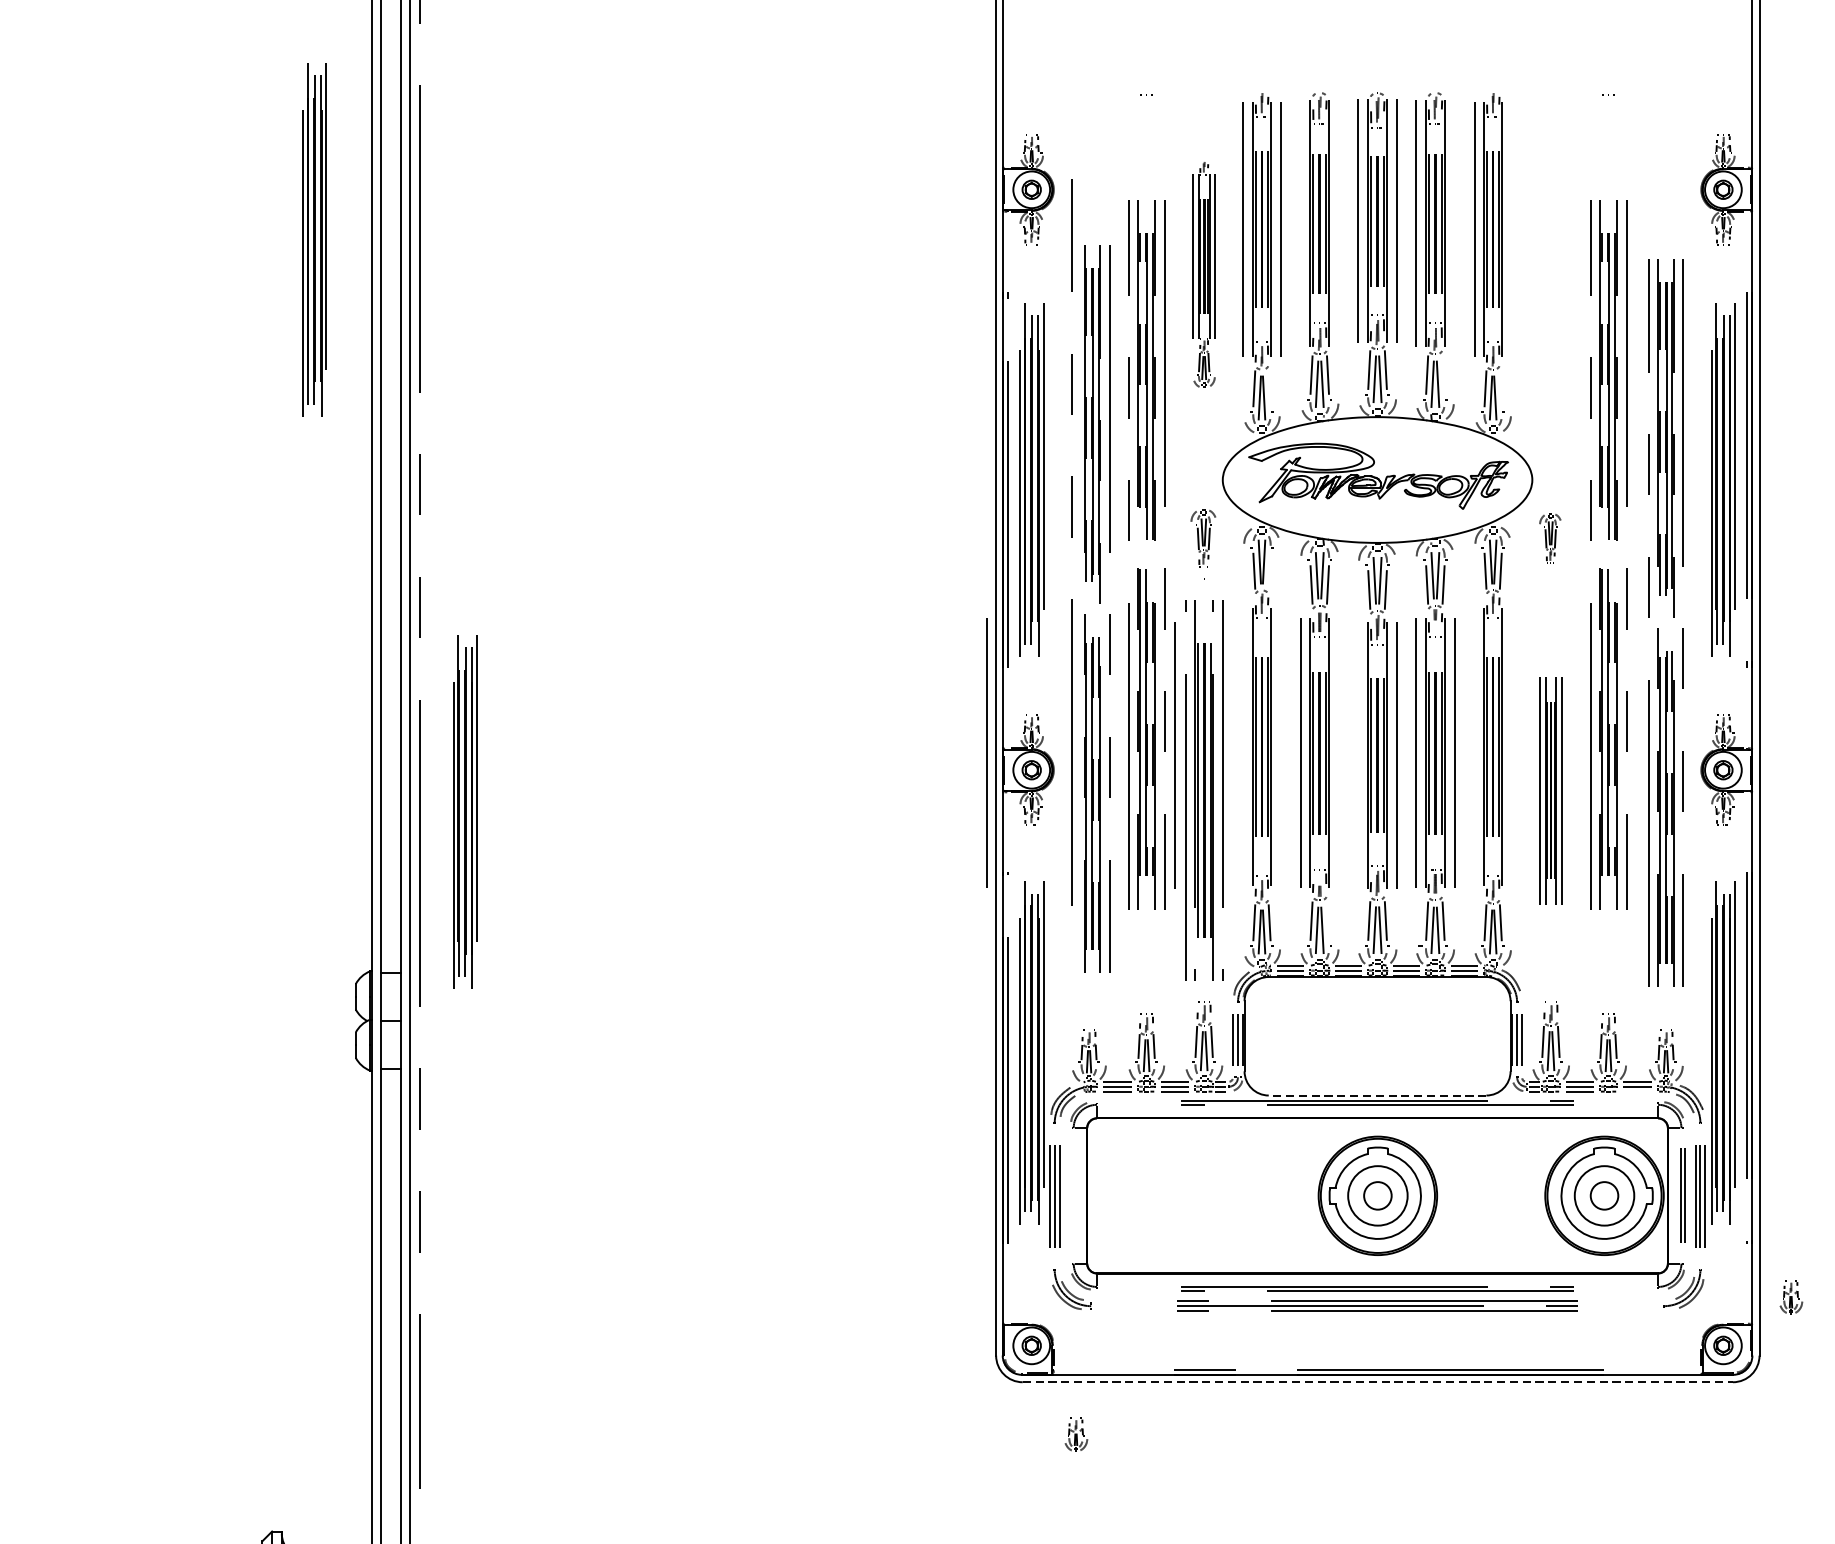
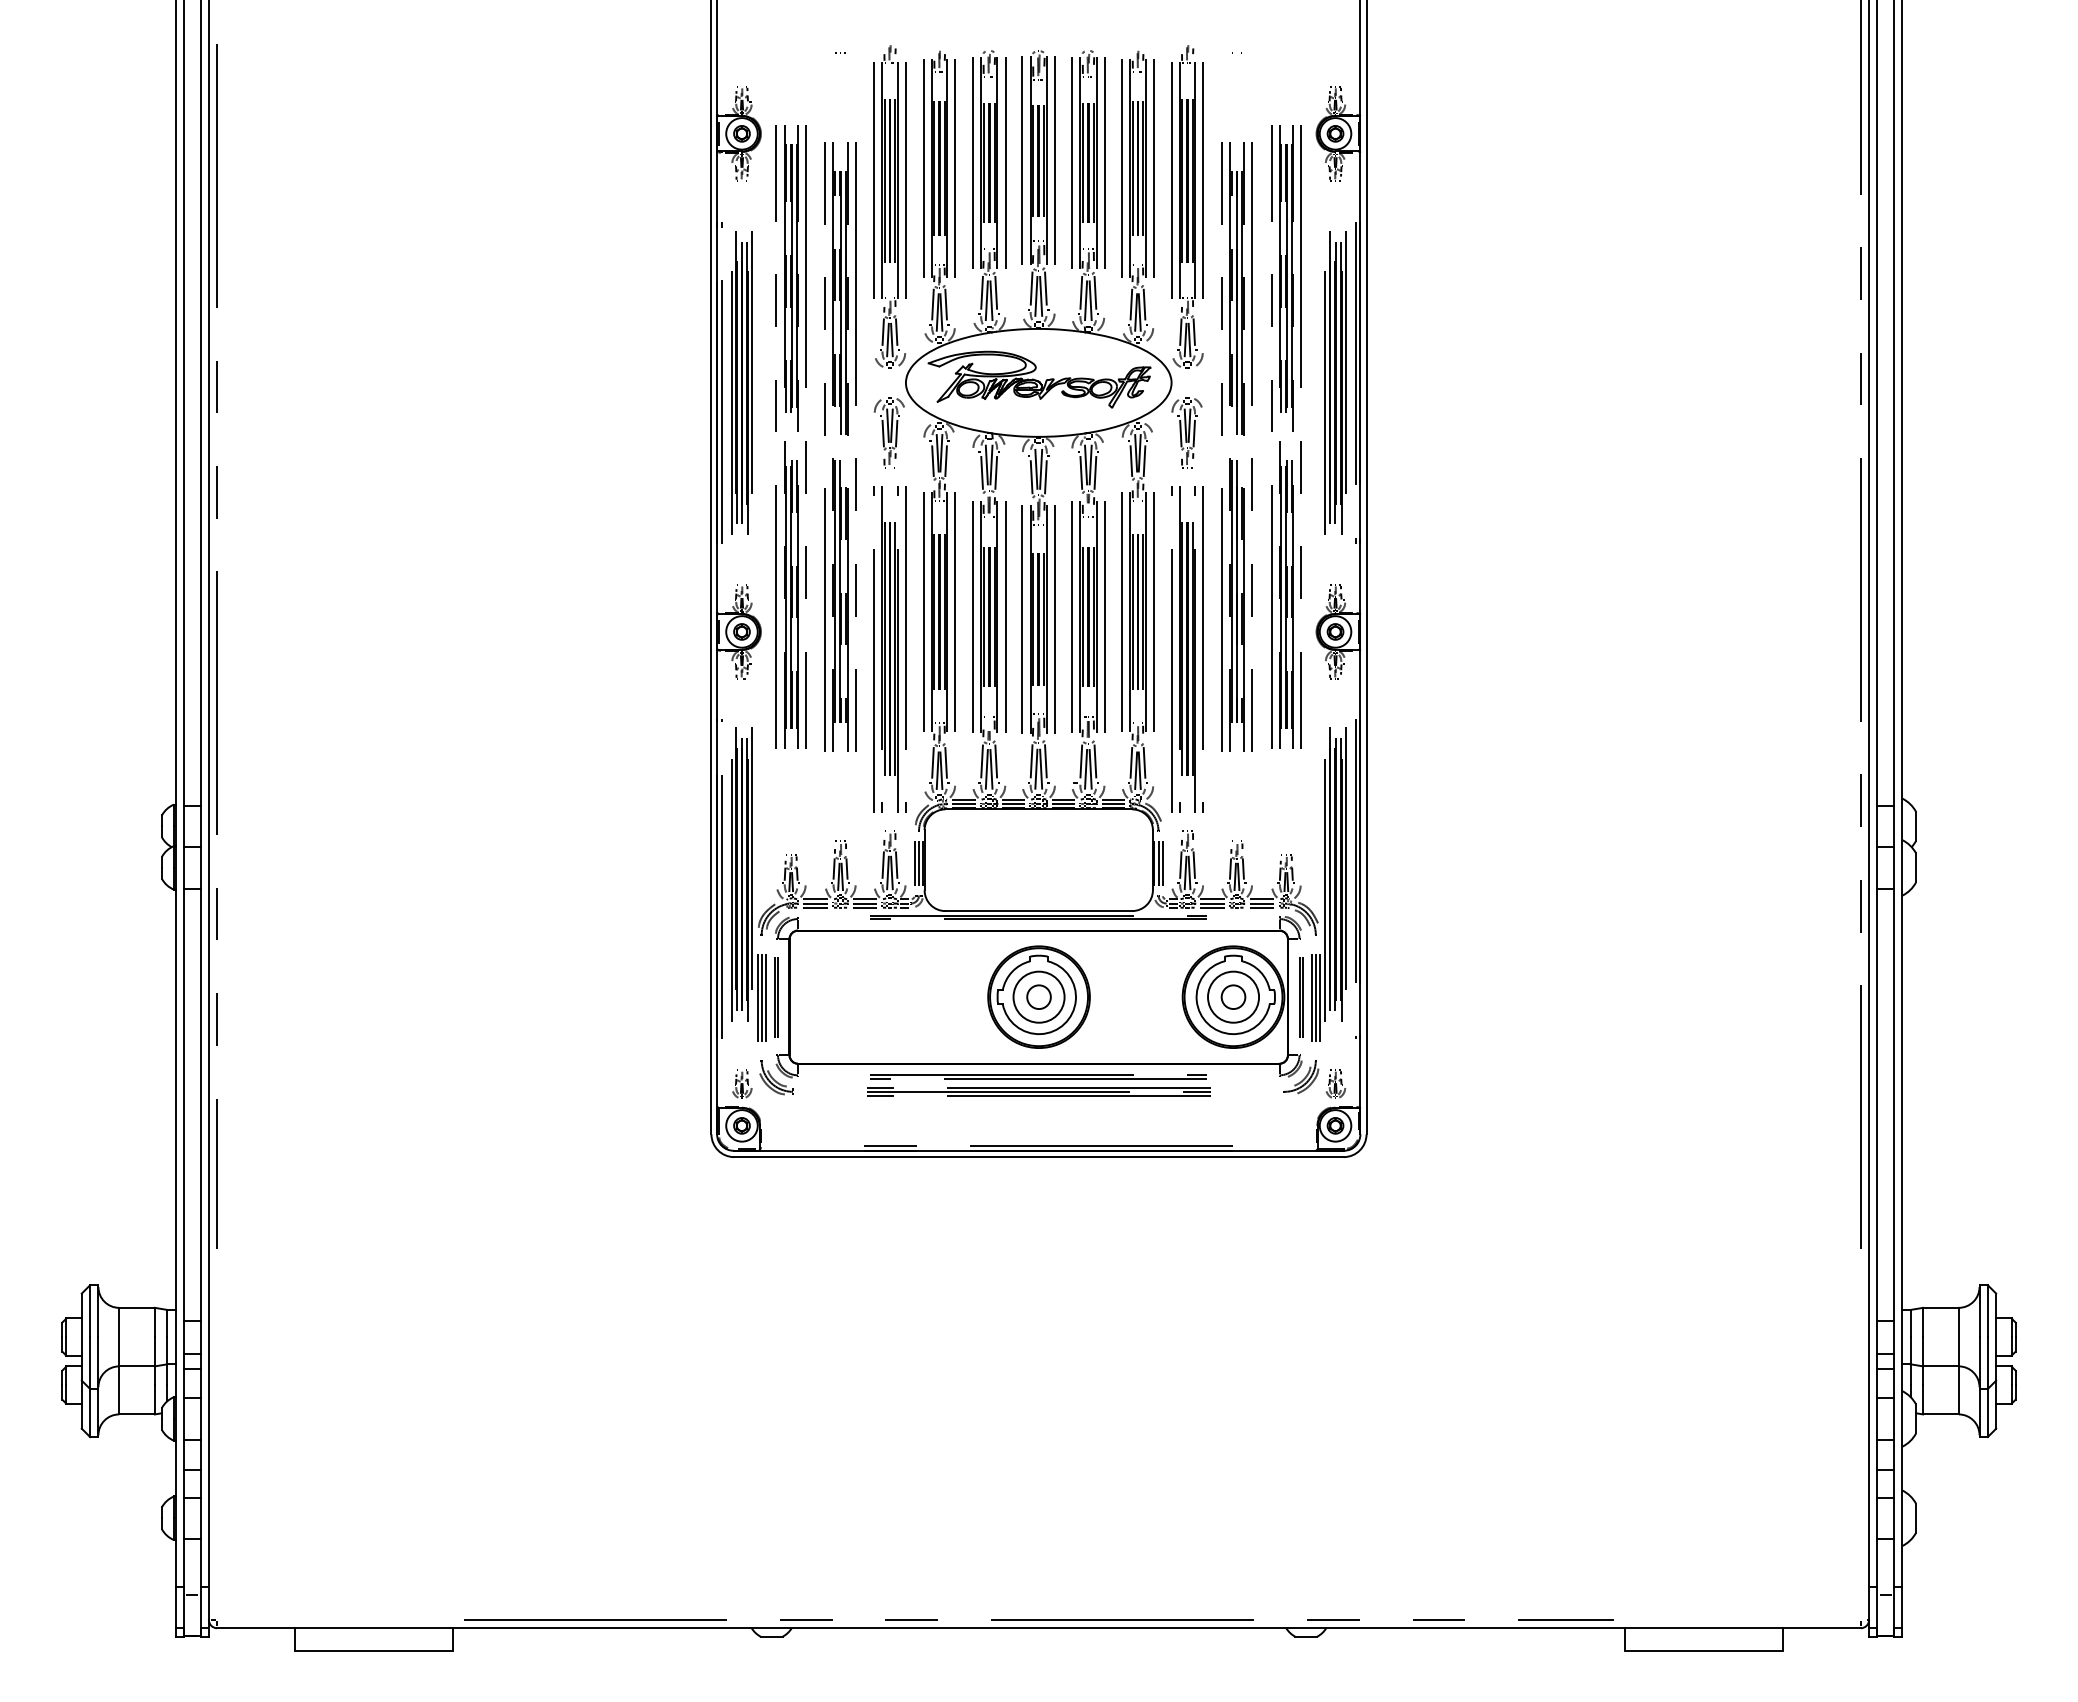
line: (1300, 223) -> (972, 162), added
line: (1338, 223) -> (1005, 162), added
line: (1454, 223) -> (1104, 162), added
line: (1511, 229) -> (1153, 167), added
part: (314, 239) -> (126, 176), removed
part: (1203, 274) -> (889, 206), size x1.67
part: (1550, 274) -> (1187, 206), added
line: (1443, 374) -> (1095, 292), added
line: (1268, 388) -> (945, 304), added
line: (1500, 388) -> (1144, 304), added
part: (1202, 537) -> (888, 432), size x1.43
part: (1549, 537) -> (1186, 432), size x1.67
line: (1268, 570) -> (945, 460), added
part: (1097, 608) -> (795, 436), moved
part: (1673, 617) -> (1292, 431), moved
line: (1243, 746) -> (923, 611), added
line: (1280, 746) -> (955, 611), added
line: (1475, 746) -> (1122, 611), added
line: (1511, 746) -> (1153, 611), added
line: (986, 752) -> (1005, 616), moved
line: (1174, 755) -> (1021, 619), moved
part: (1550, 790) -> (1187, 649), size x1.67
part: (464, 811) -> (255, 667), removed
line: (1328, 921) -> (996, 761), added
line: (1637, 1091) -> (1261, 907), added
line: (1377, 1096) -> (1038, 911), dashed -> solid
line: (1070, 1196) -> (775, 997), added
part: (1790, 1296) -> (1335, 1083), moved
line: (1377, 1382) -> (1038, 1157), dashed -> solid
part: (1076, 1433) -> (742, 1083), moved

